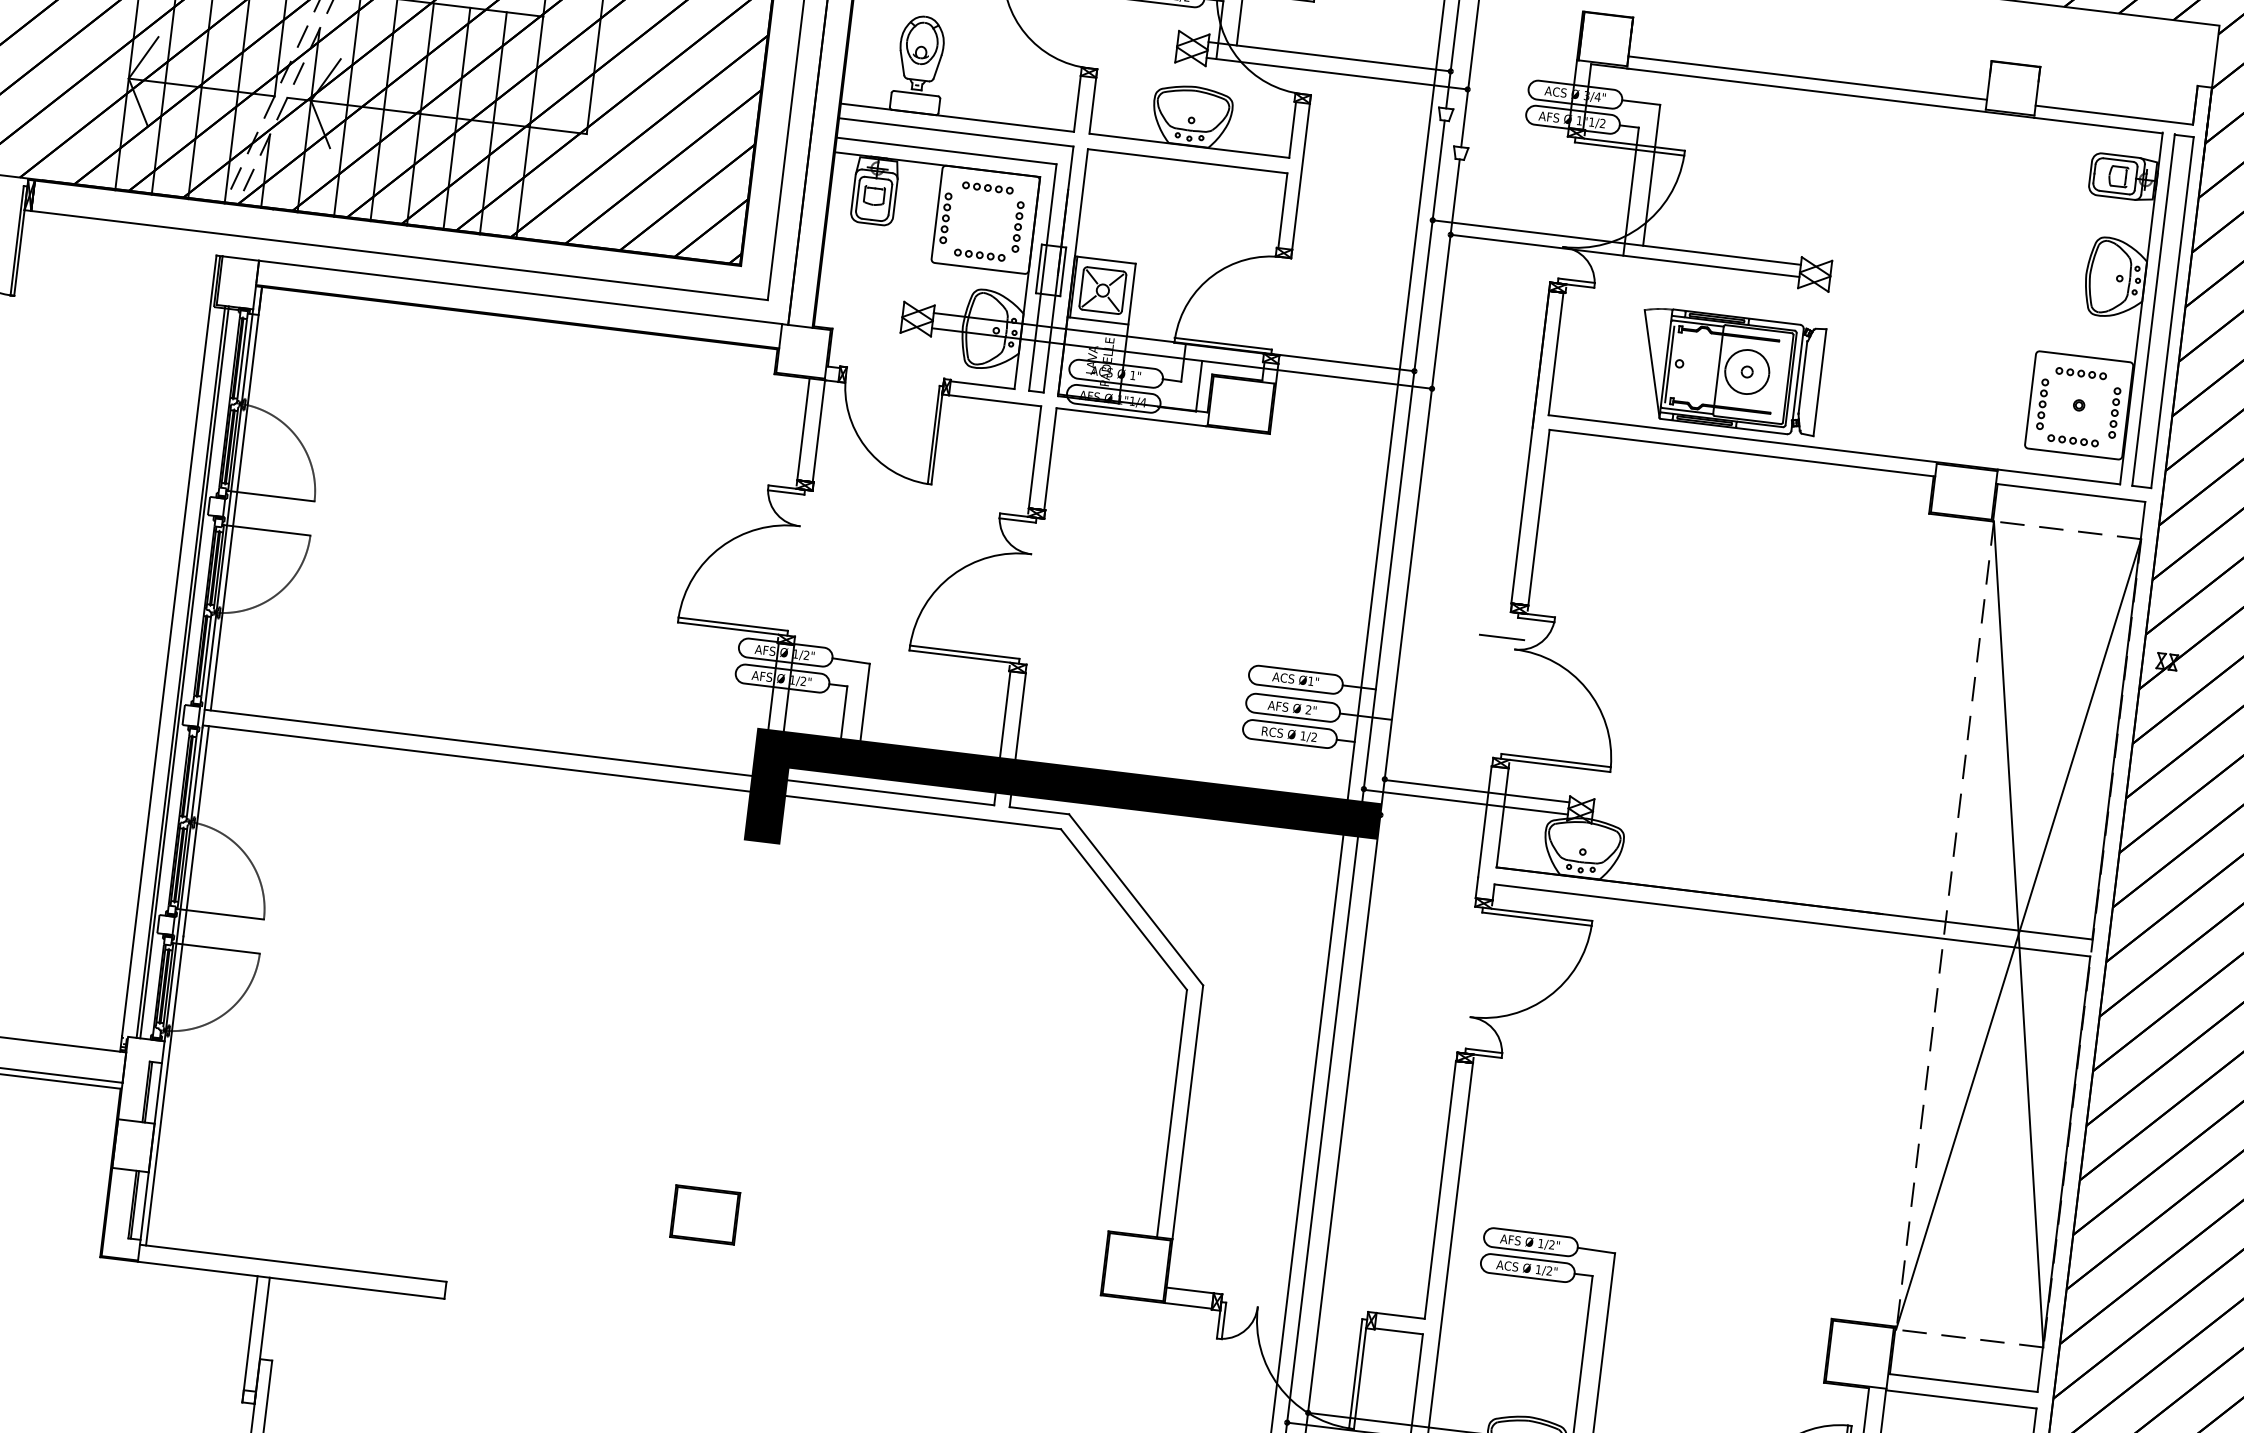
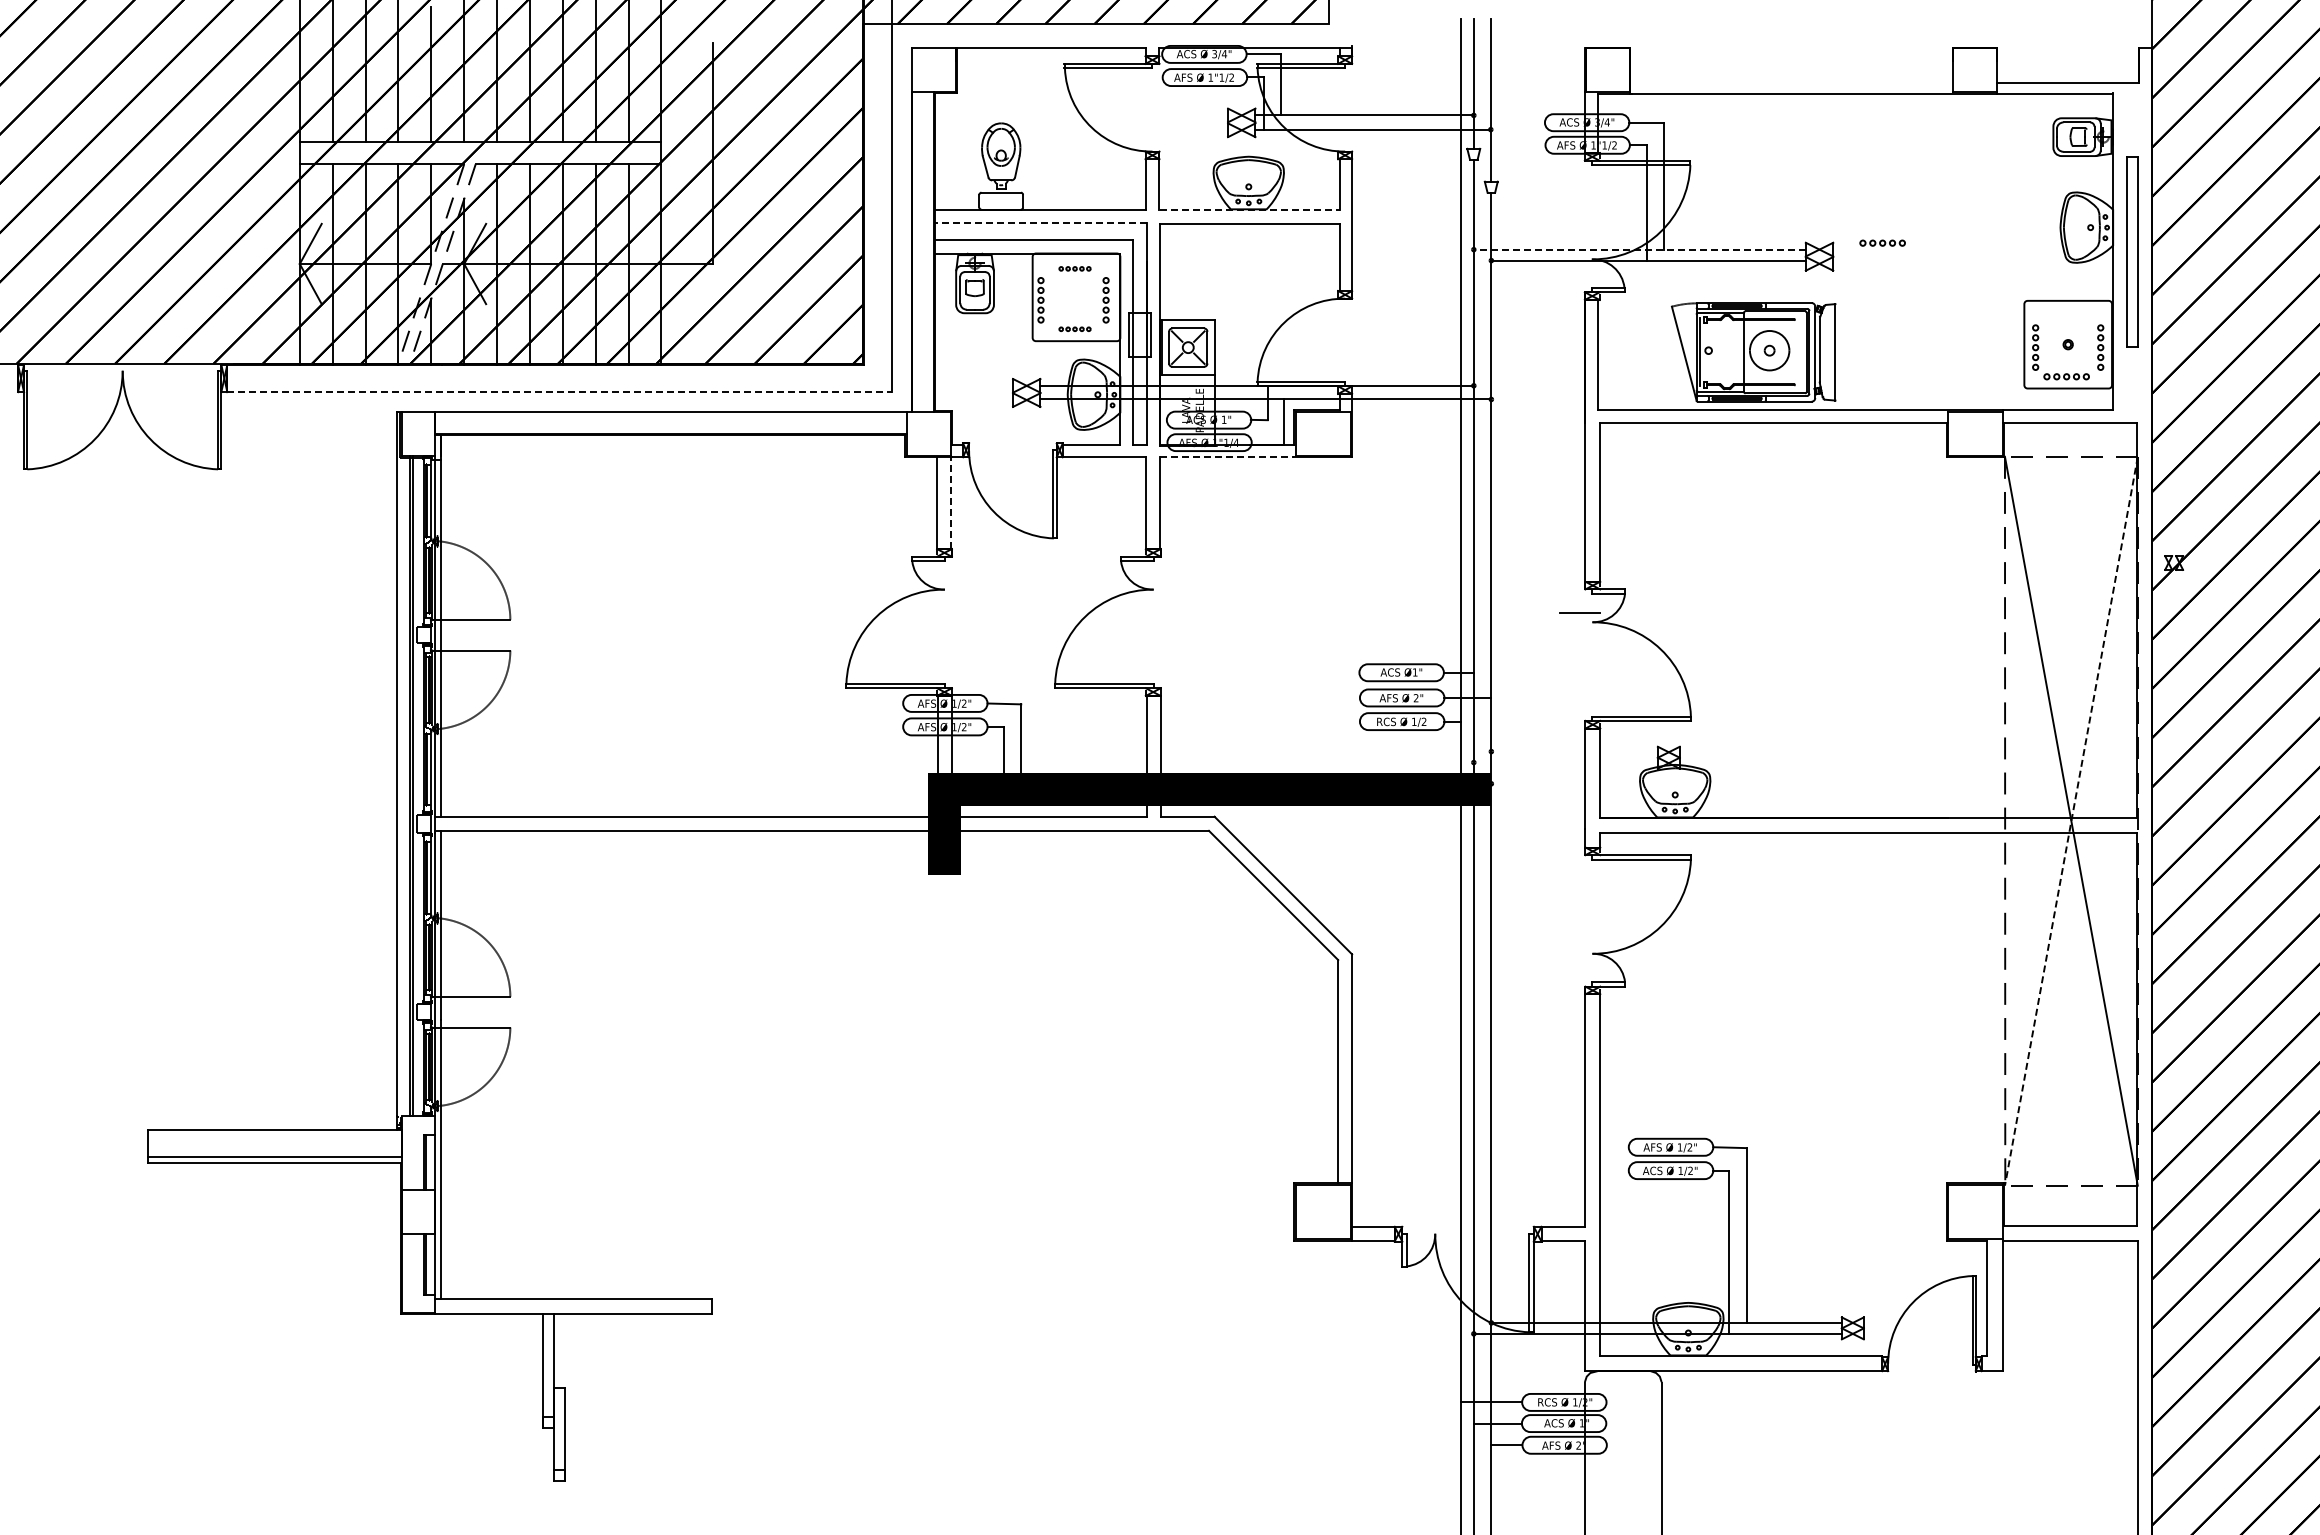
line: (1807, 77) -> (1791, 82), removed
line: (955, 131) -> (1040, 222), solid -> dashed
line: (1189, 145) -> (1249, 209), solid -> dashed
part: (987, 187) -> (1074, 268), size x0.7
line: (1616, 242) -> (1639, 249), solid -> dashed
part: (979, 254) -> (1074, 328), size x0.7
line: (399, 255) -> (559, 392), solid -> dashed
part: (2162, 310) -> (2132, 251), size x0.6
part: (2081, 372) -> (1882, 242), moved
line: (1131, 417) -> (1227, 457), solid -> dashed
line: (819, 431) -> (951, 503), solid -> dashed
line: (1476, 791) -> (1574, 752), removed
line: (1465, 802) -> (1565, 763), removed
line: (2018, 934) -> (2071, 821), solid -> dashed
part: (704, 1214) -> (933, 1211), removed

